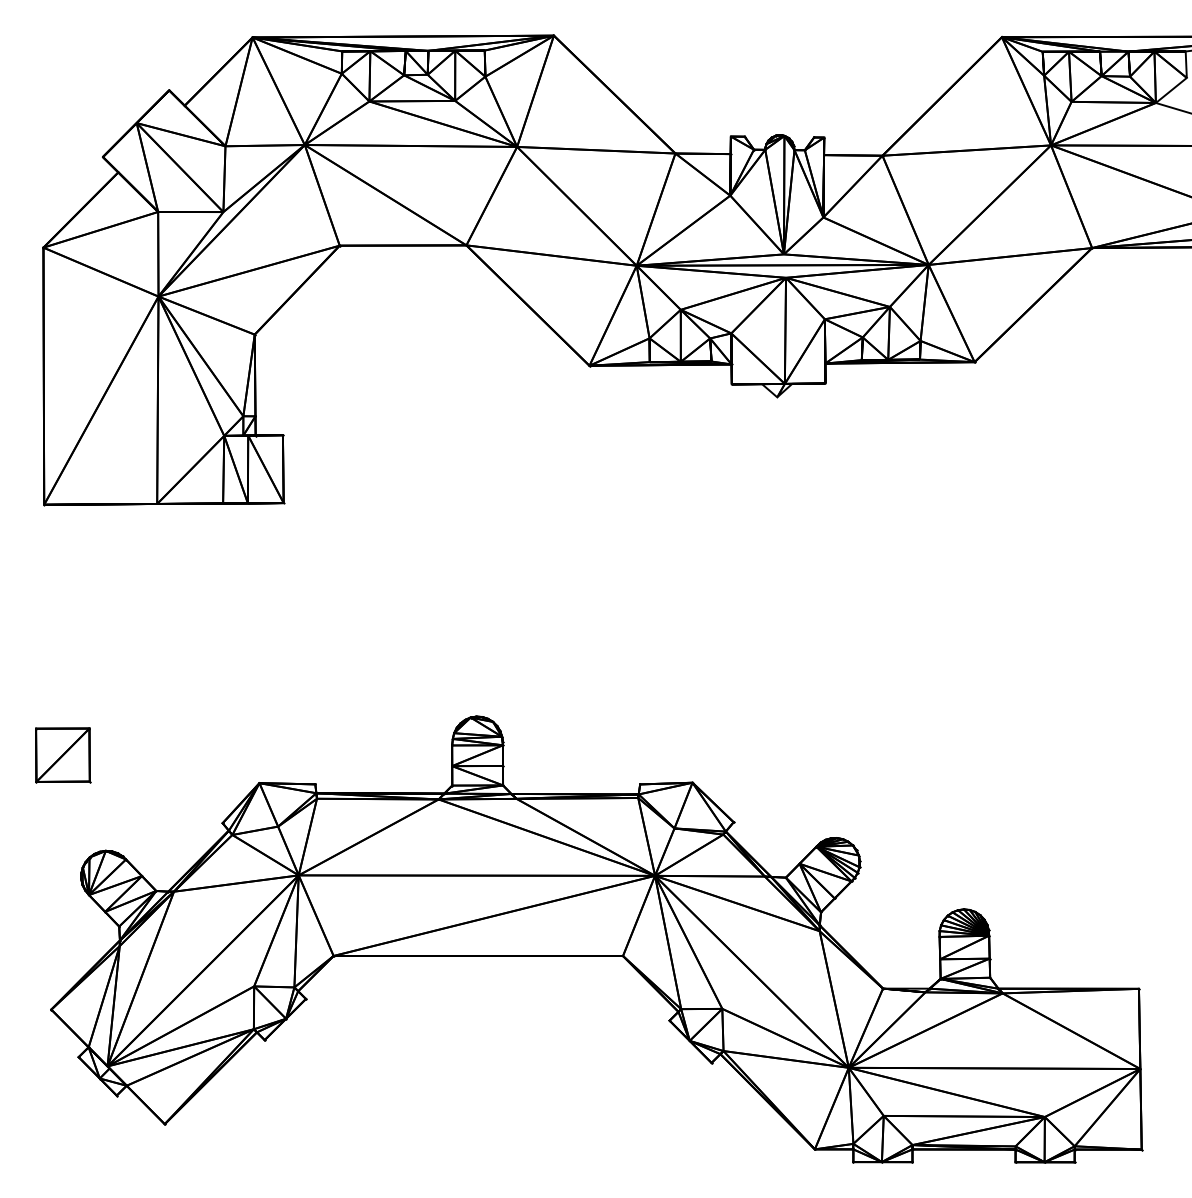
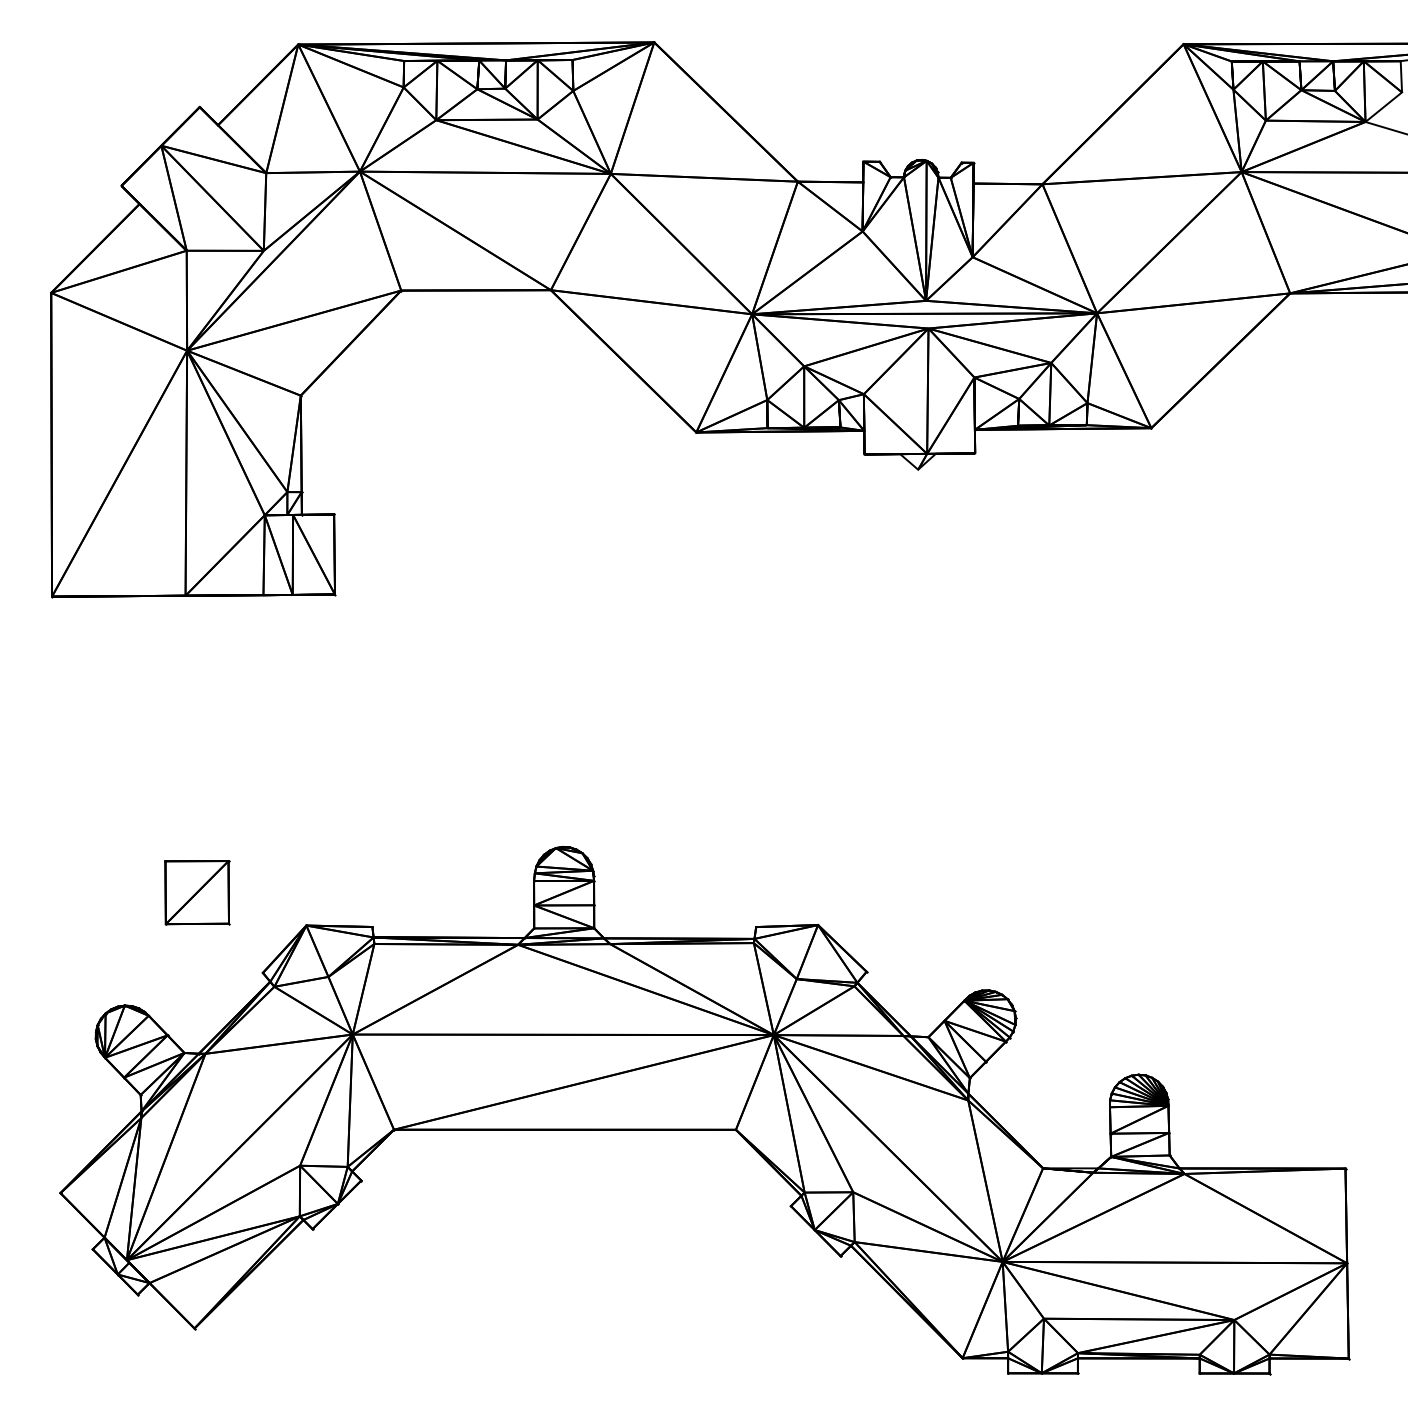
part: (63, 755) -> (197, 892), moved

